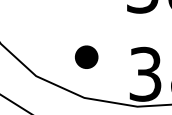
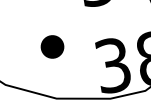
part: (86, 56) -> (52, 46), moved

